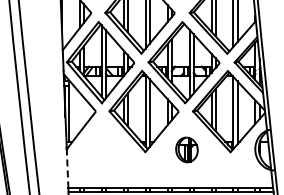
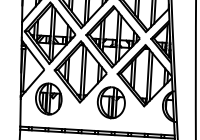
part: (103, 149) -> (48, 98), added
part: (186, 149) -> (111, 102), size x1.67
line: (67, 169) -> (20, 112), dashed -> solid

